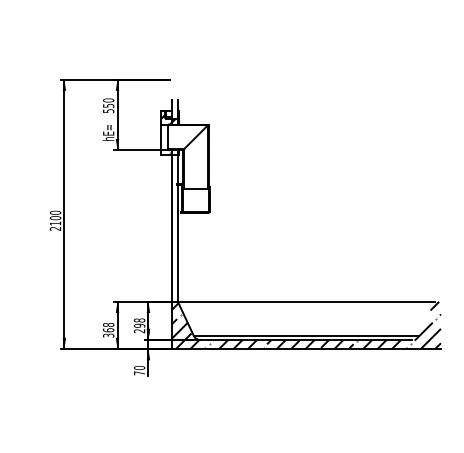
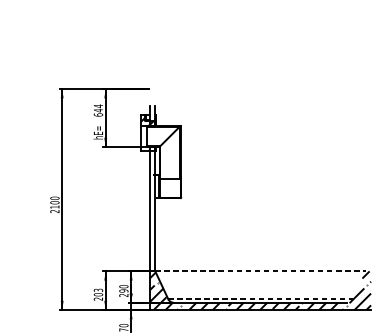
text: (108, 105) -> (98, 110), 550 -> 644
line: (306, 301) -> (260, 271), solid -> dashed
text: (139, 320) -> (123, 286), 298 -> 290
text: (108, 330) -> (98, 294), 368 -> 203
line: (306, 335) -> (260, 298), solid -> dashed

